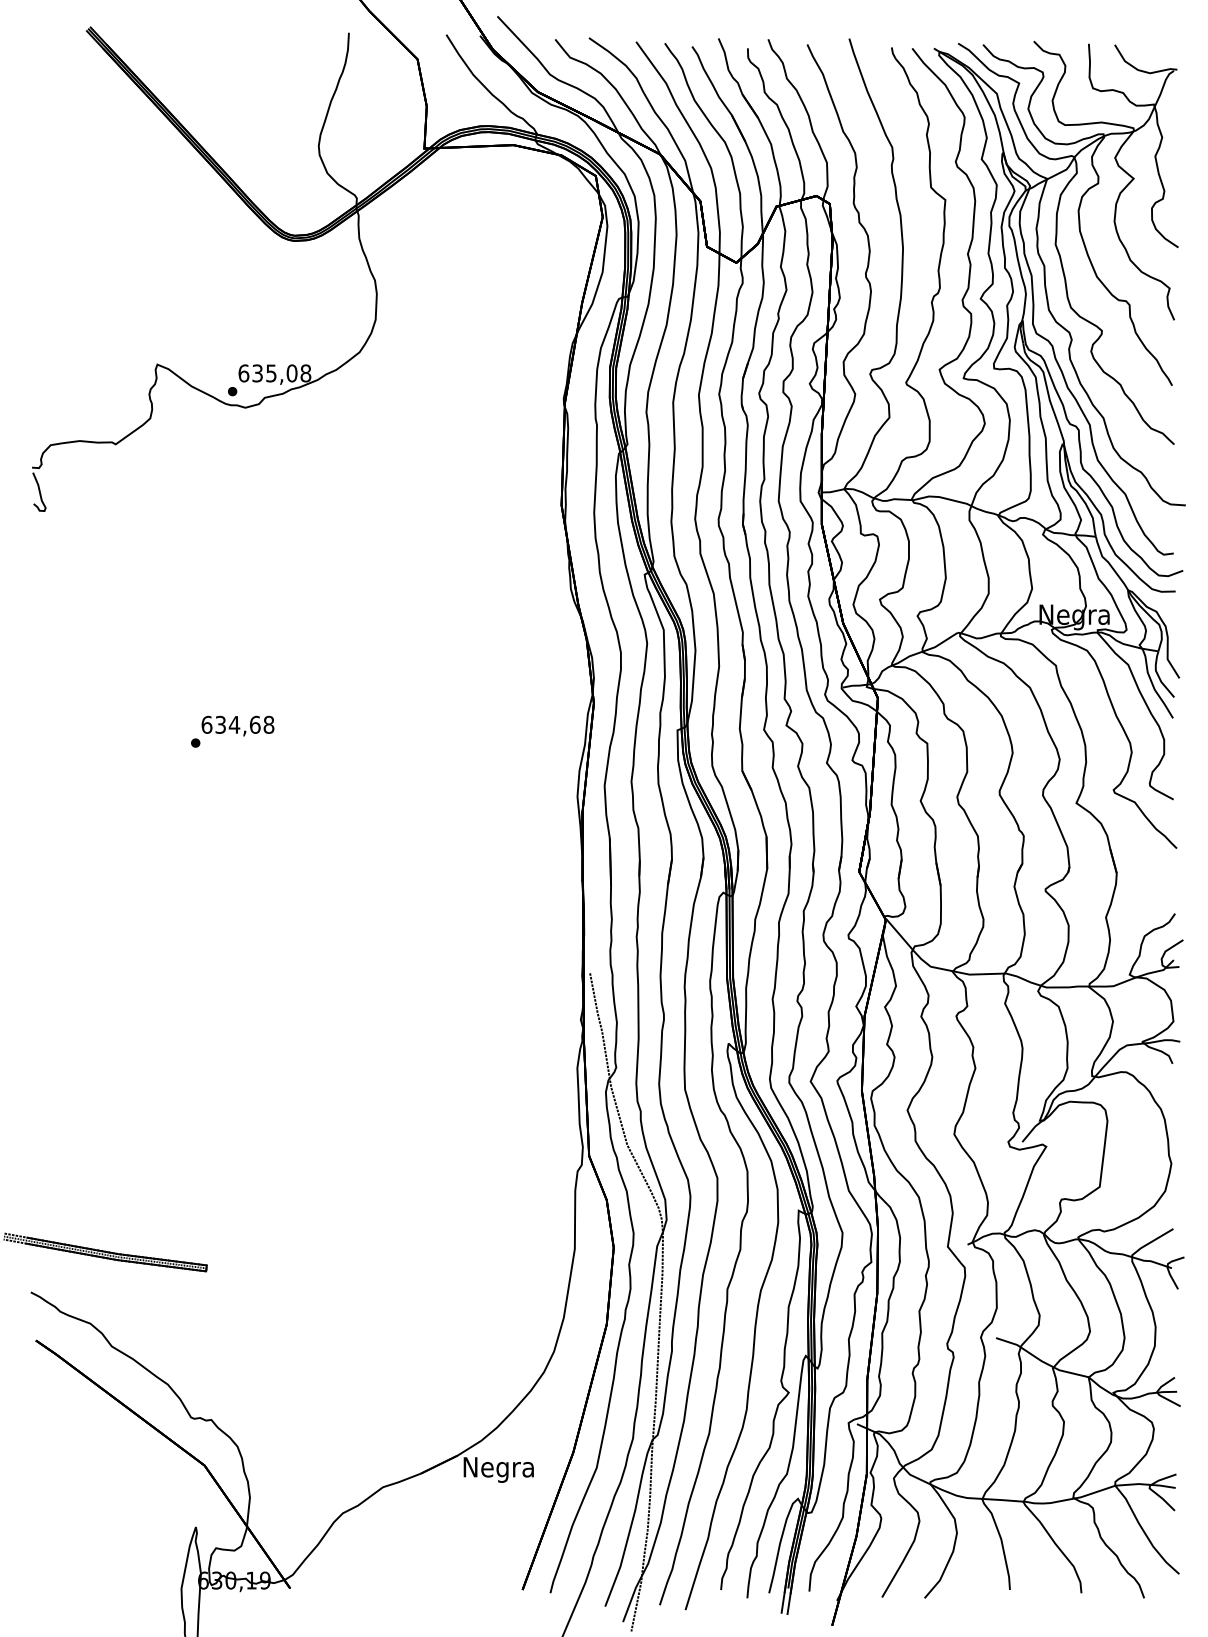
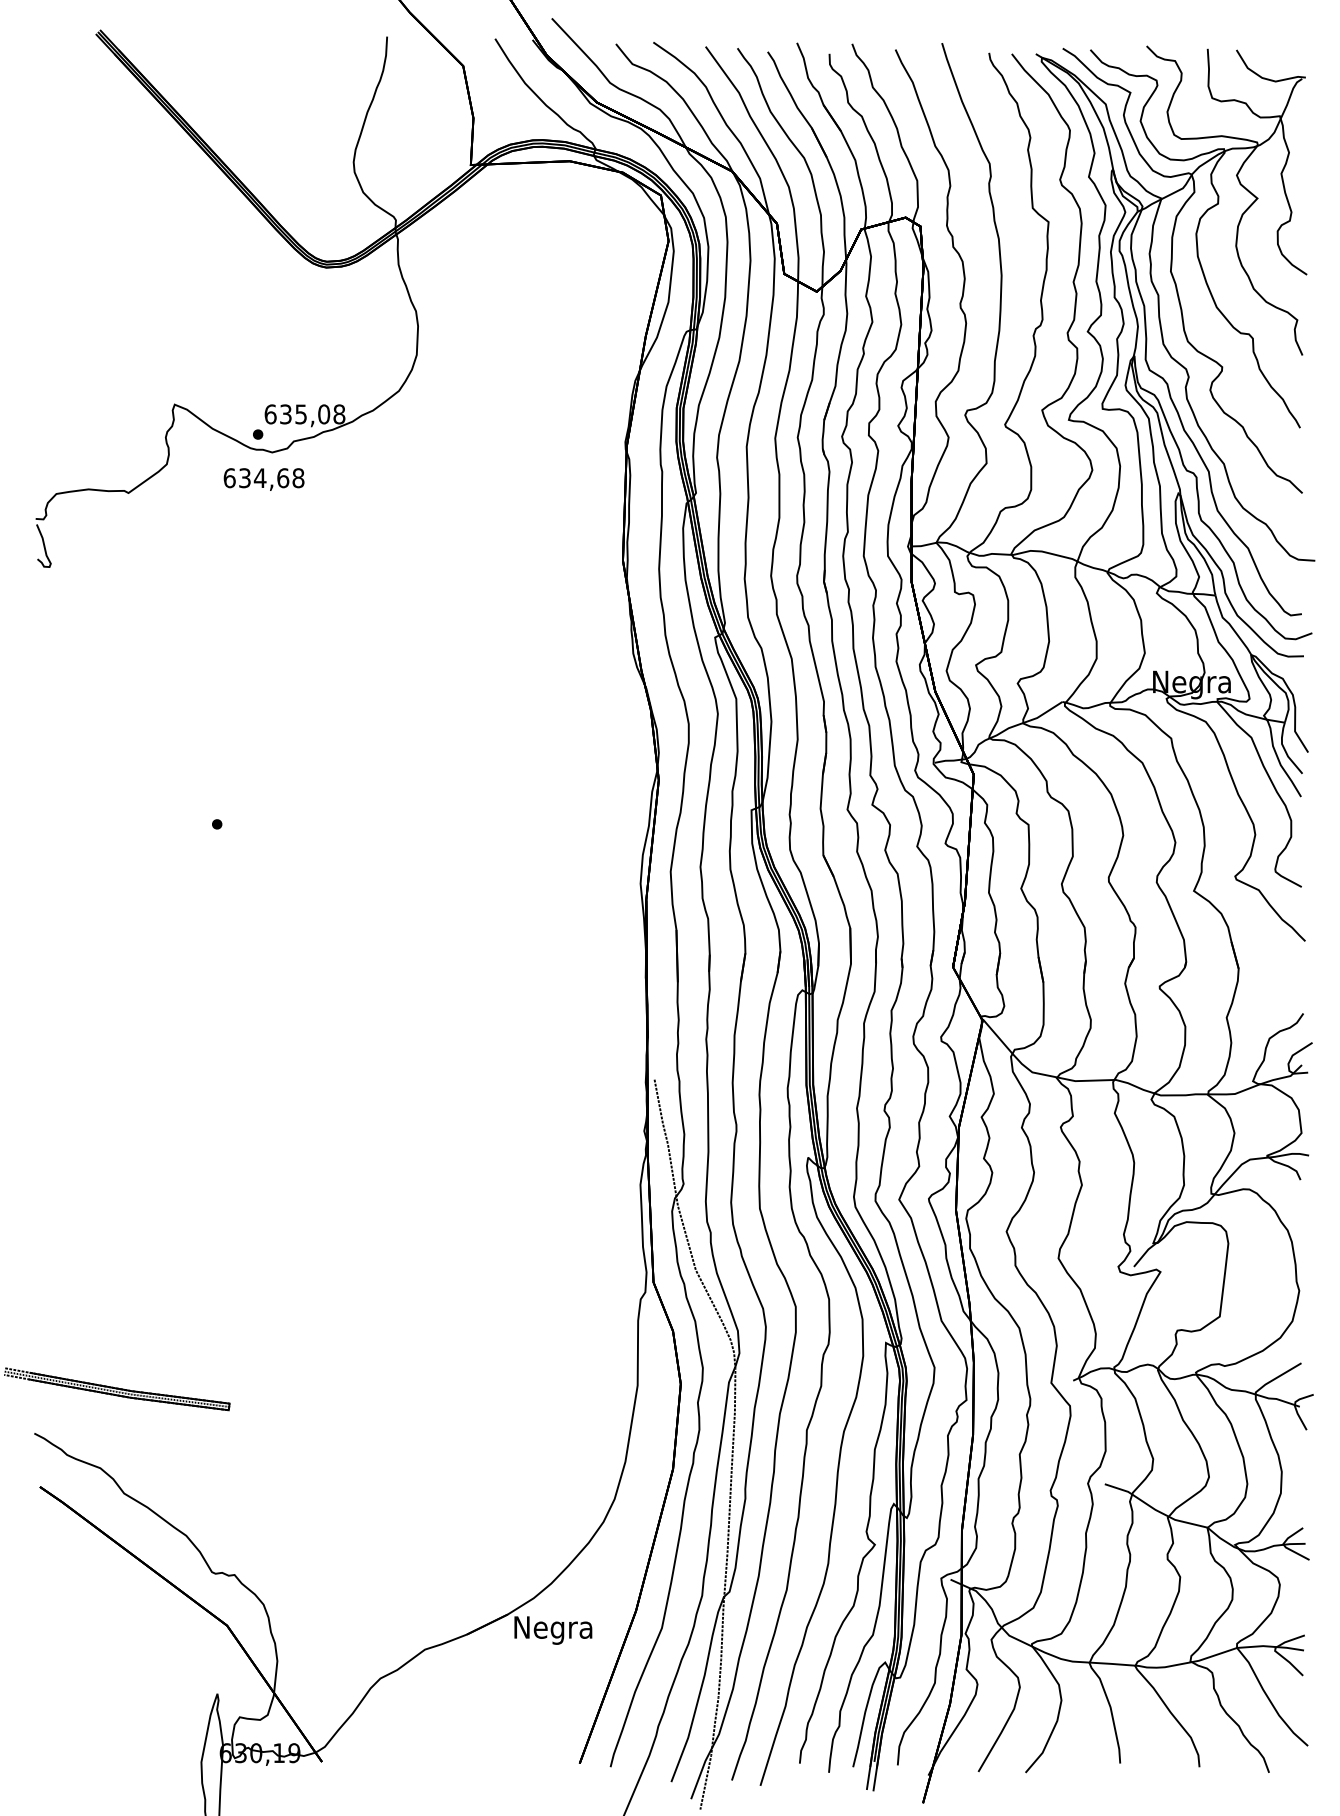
text: (237, 726) -> (263, 479), moved

